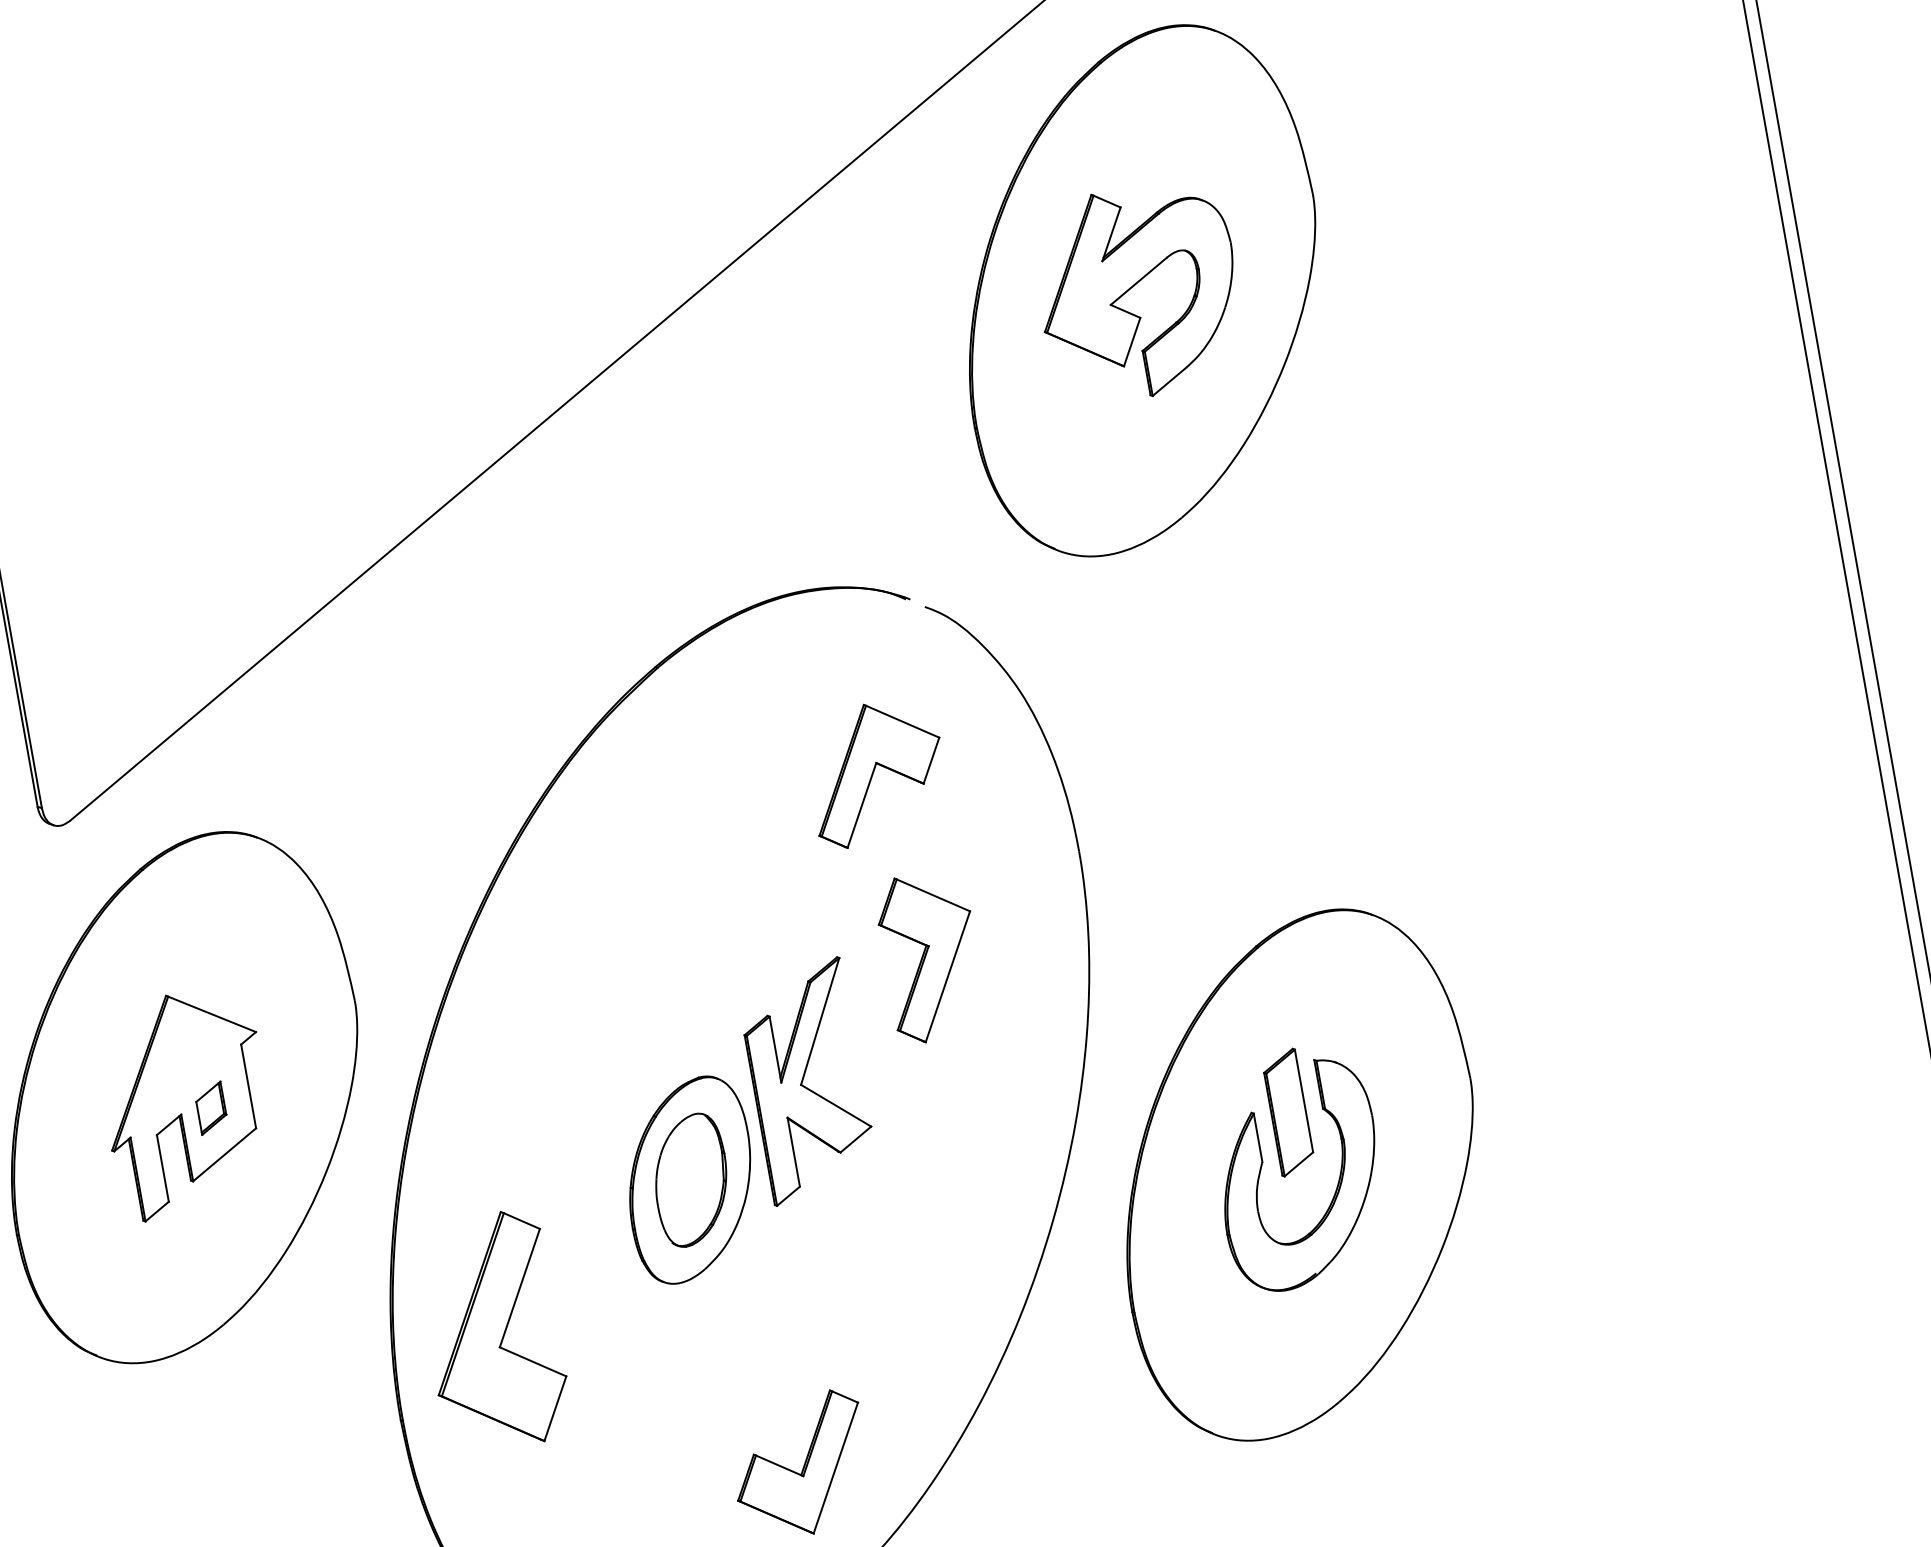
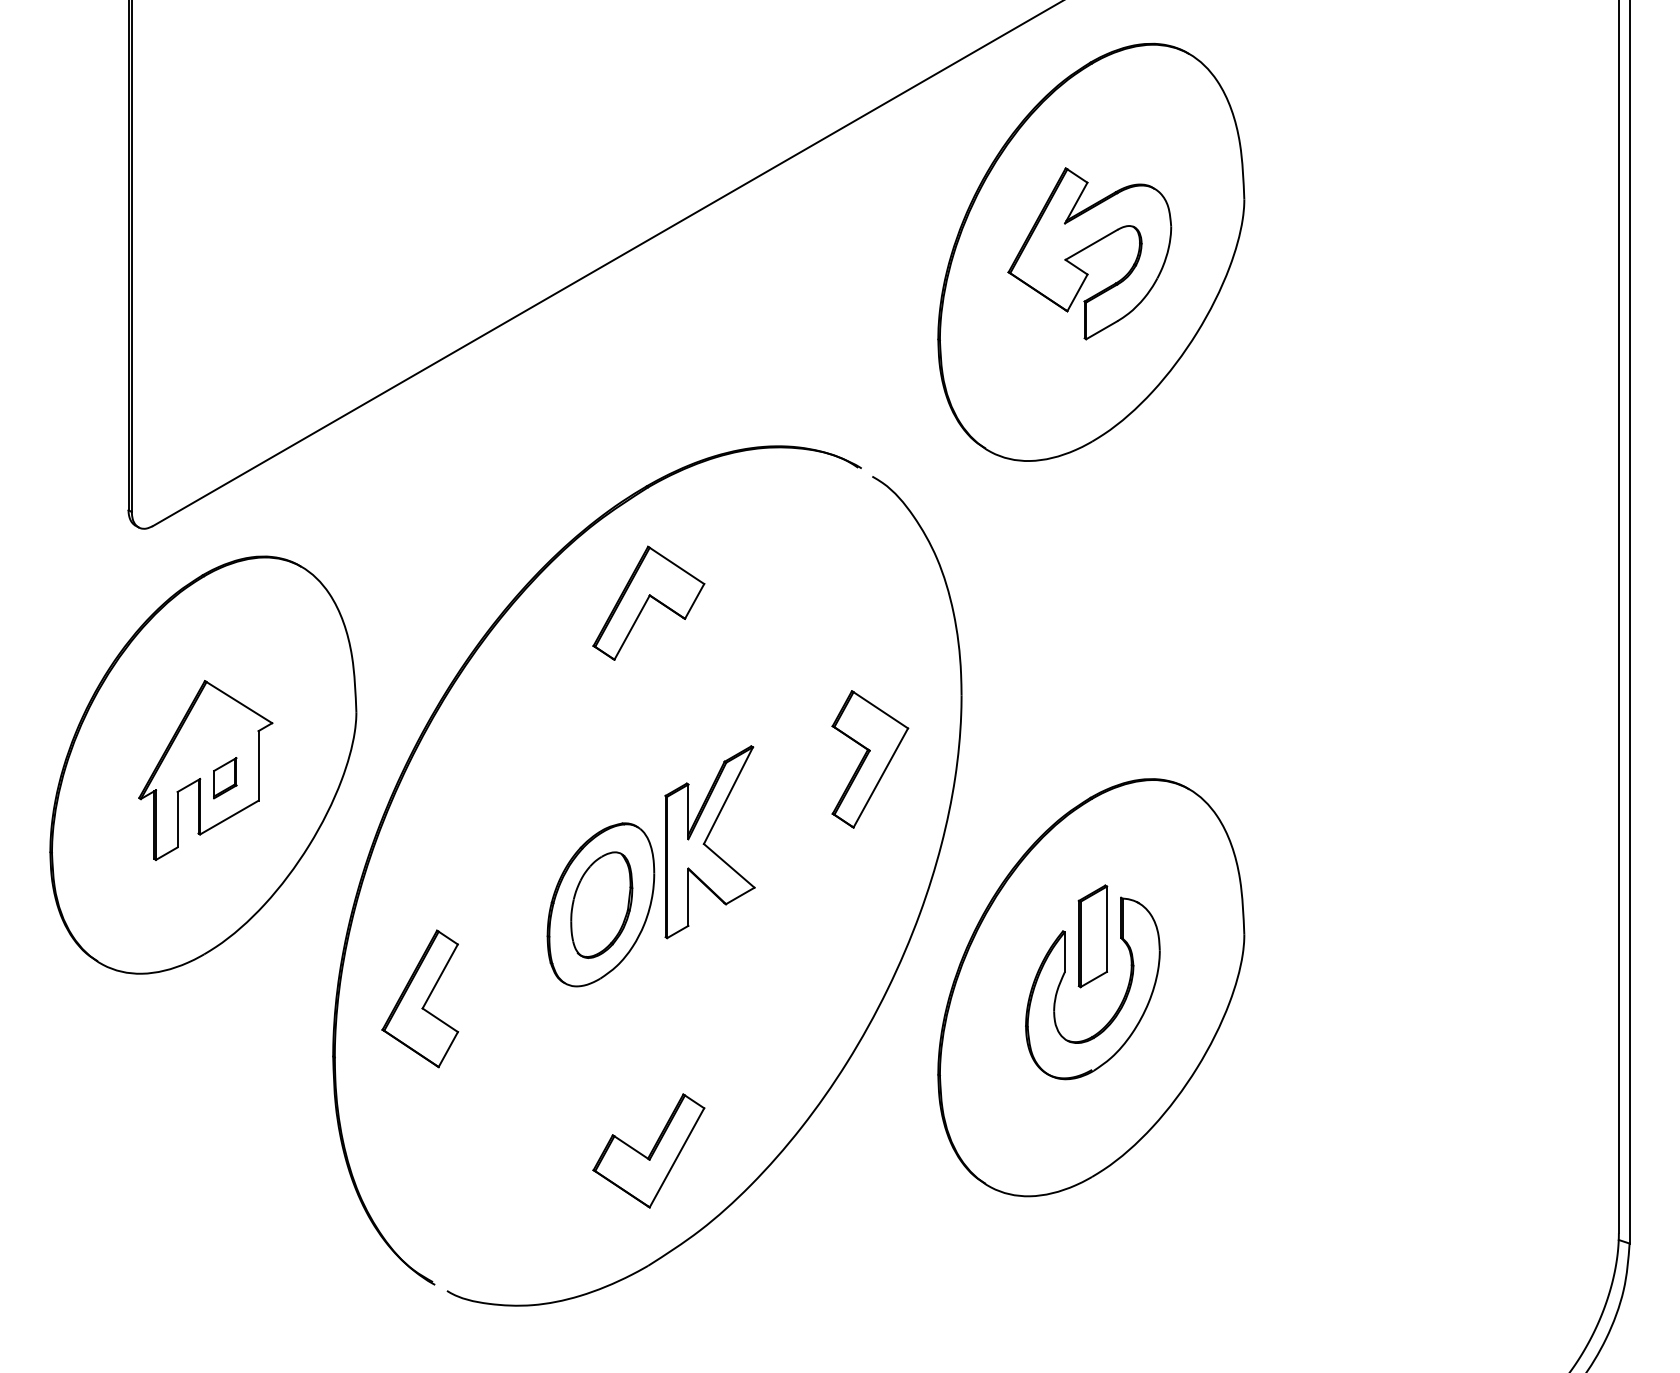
part: (876, 771) -> (648, 602), moved
part: (931, 956) -> (870, 759), moved
part: (493, 1331) -> (420, 998), size x0.71

